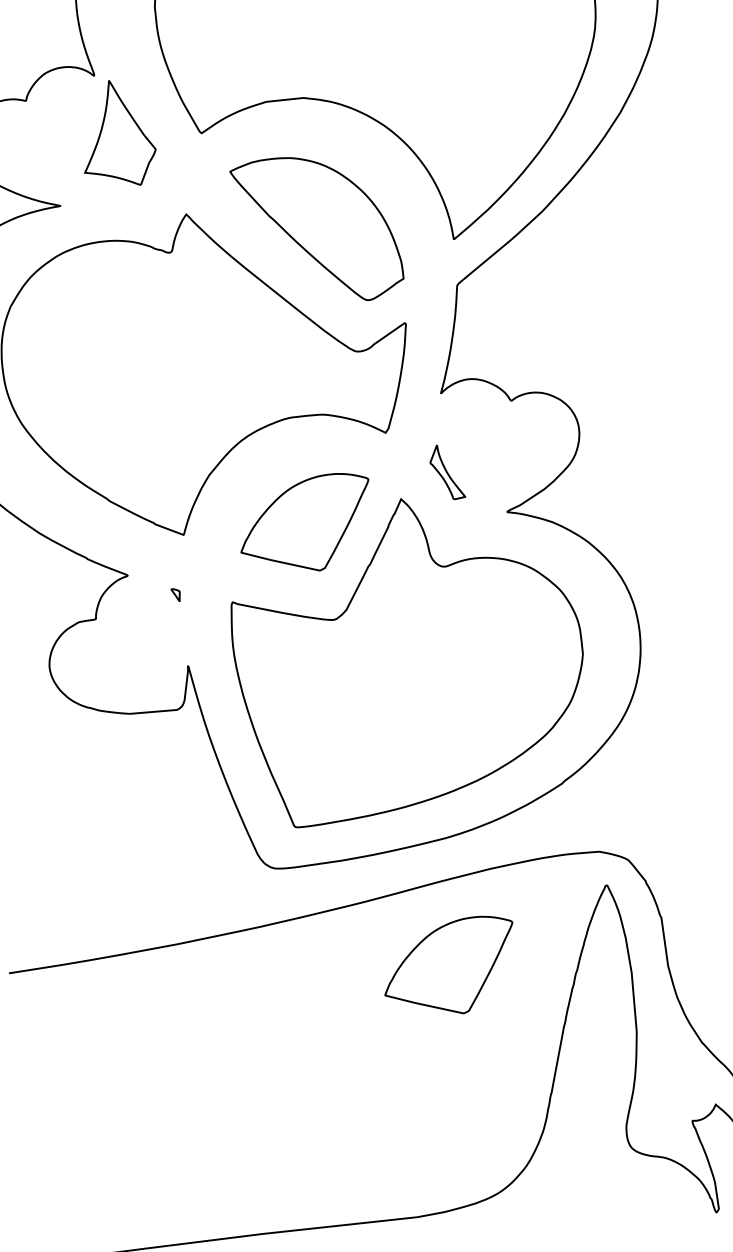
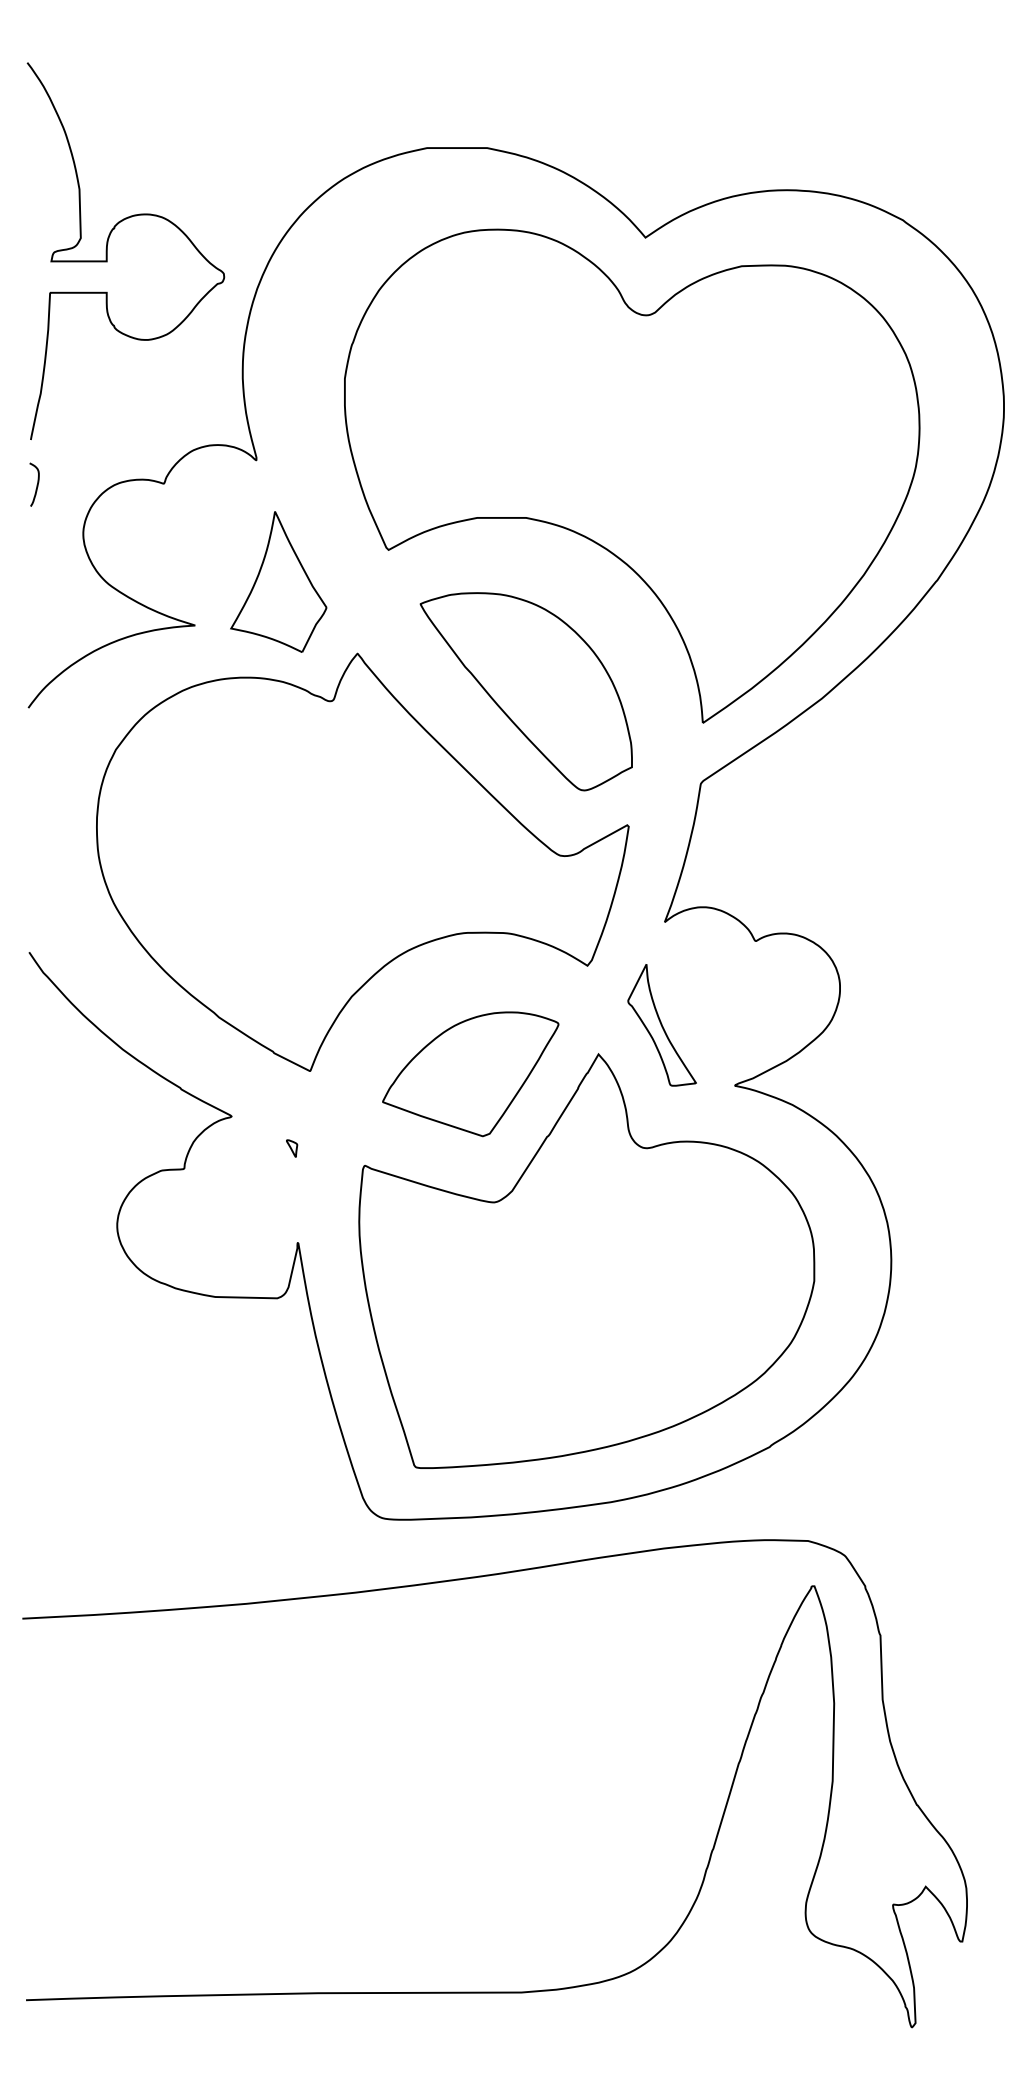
part: (117, 133) -> (278, 581), moved
part: (446, 472) -> (661, 1025), size x1.67
part: (449, 967) -> (597, 1671), removed

